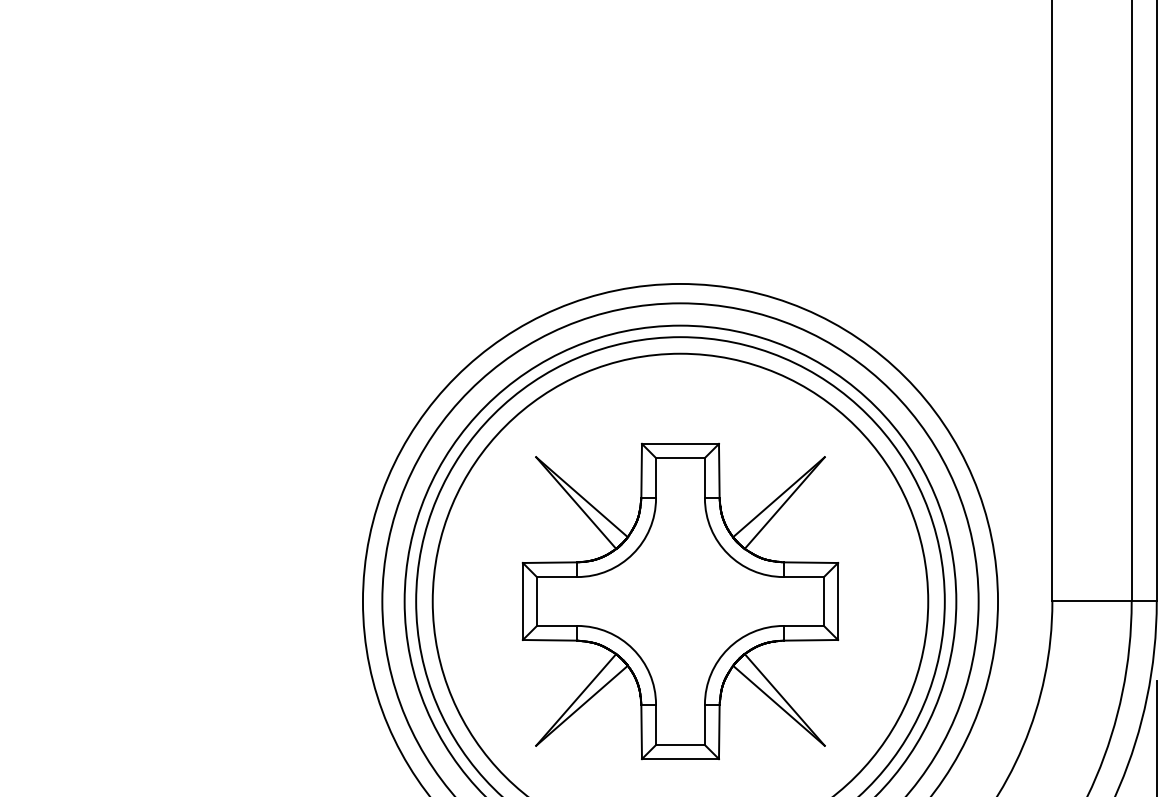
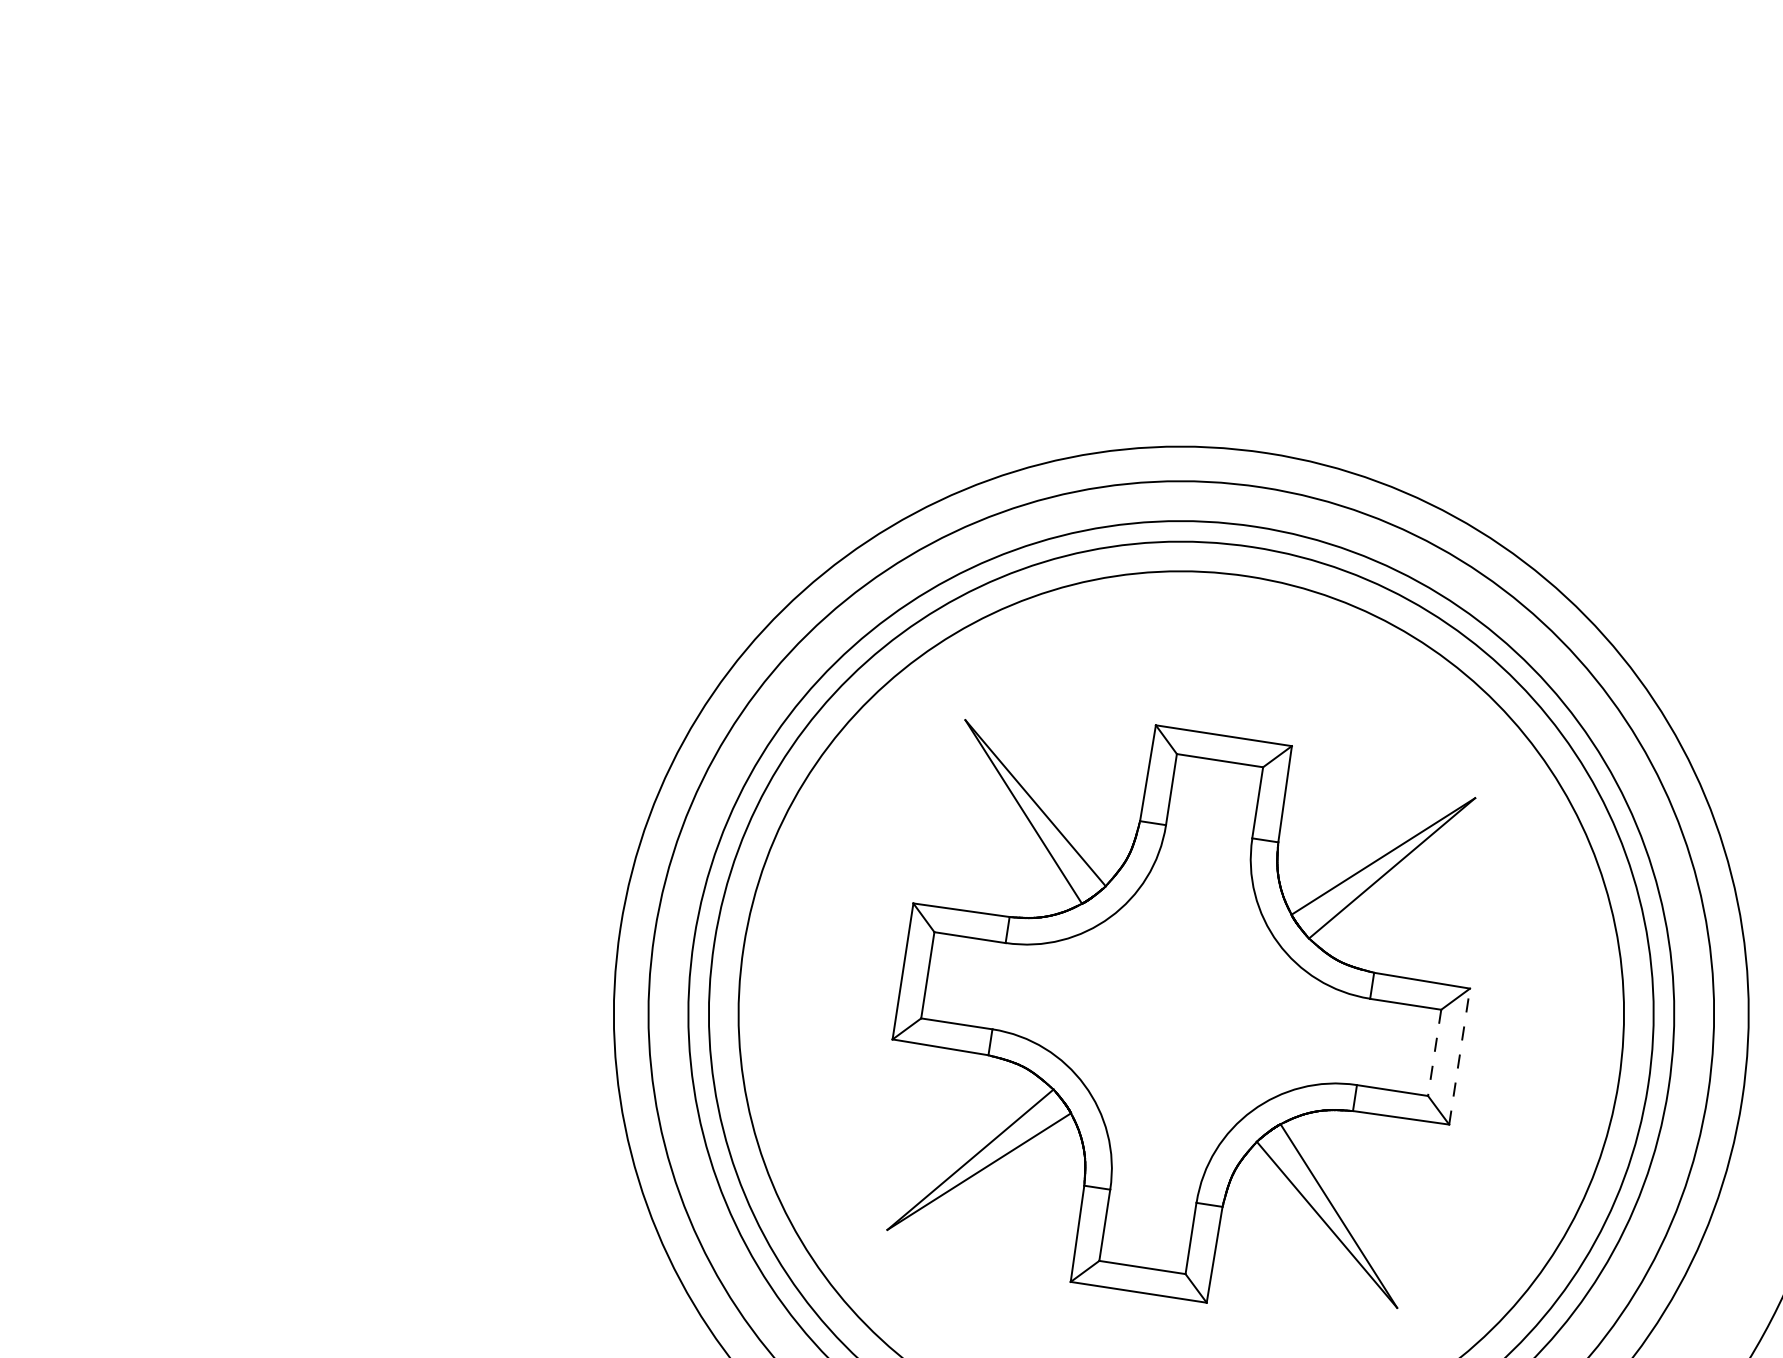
line: (838, 601) -> (1460, 1056), solid -> dashed
line: (823, 602) -> (1433, 1054), solid -> dashed

